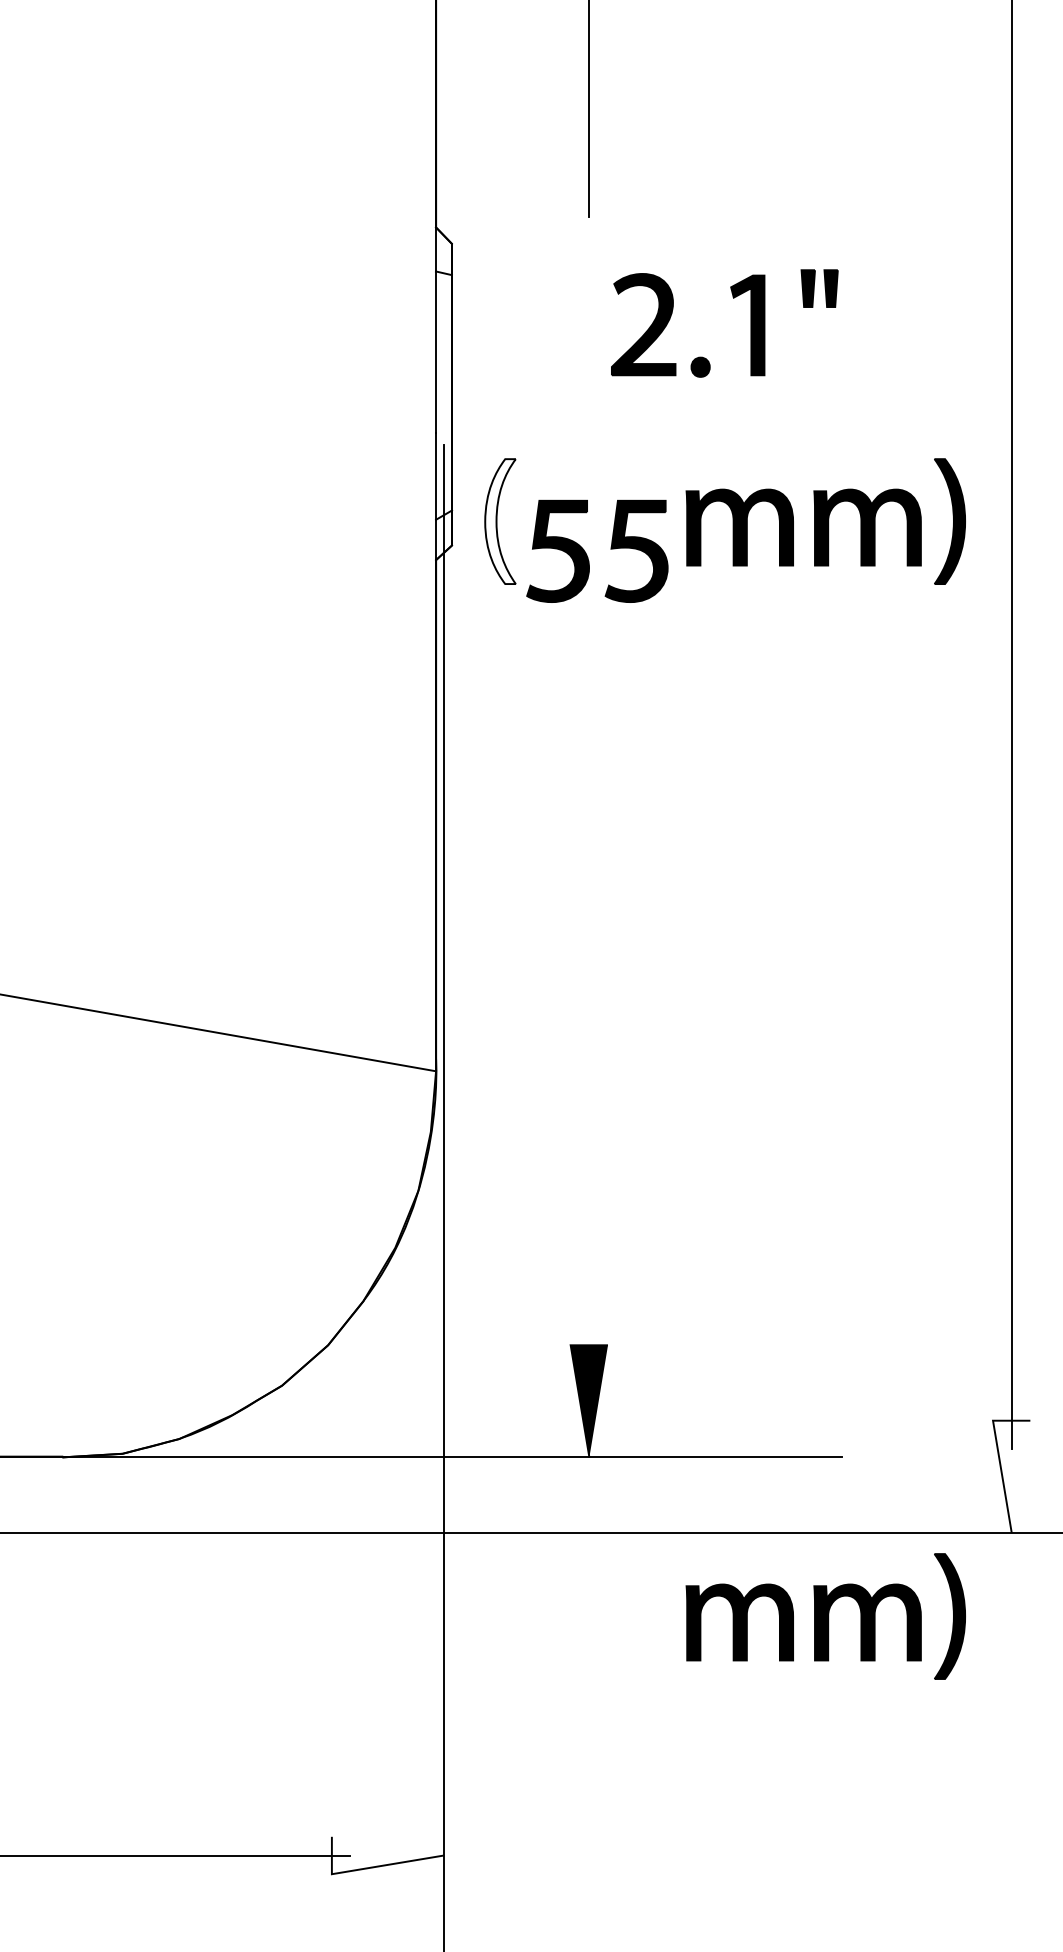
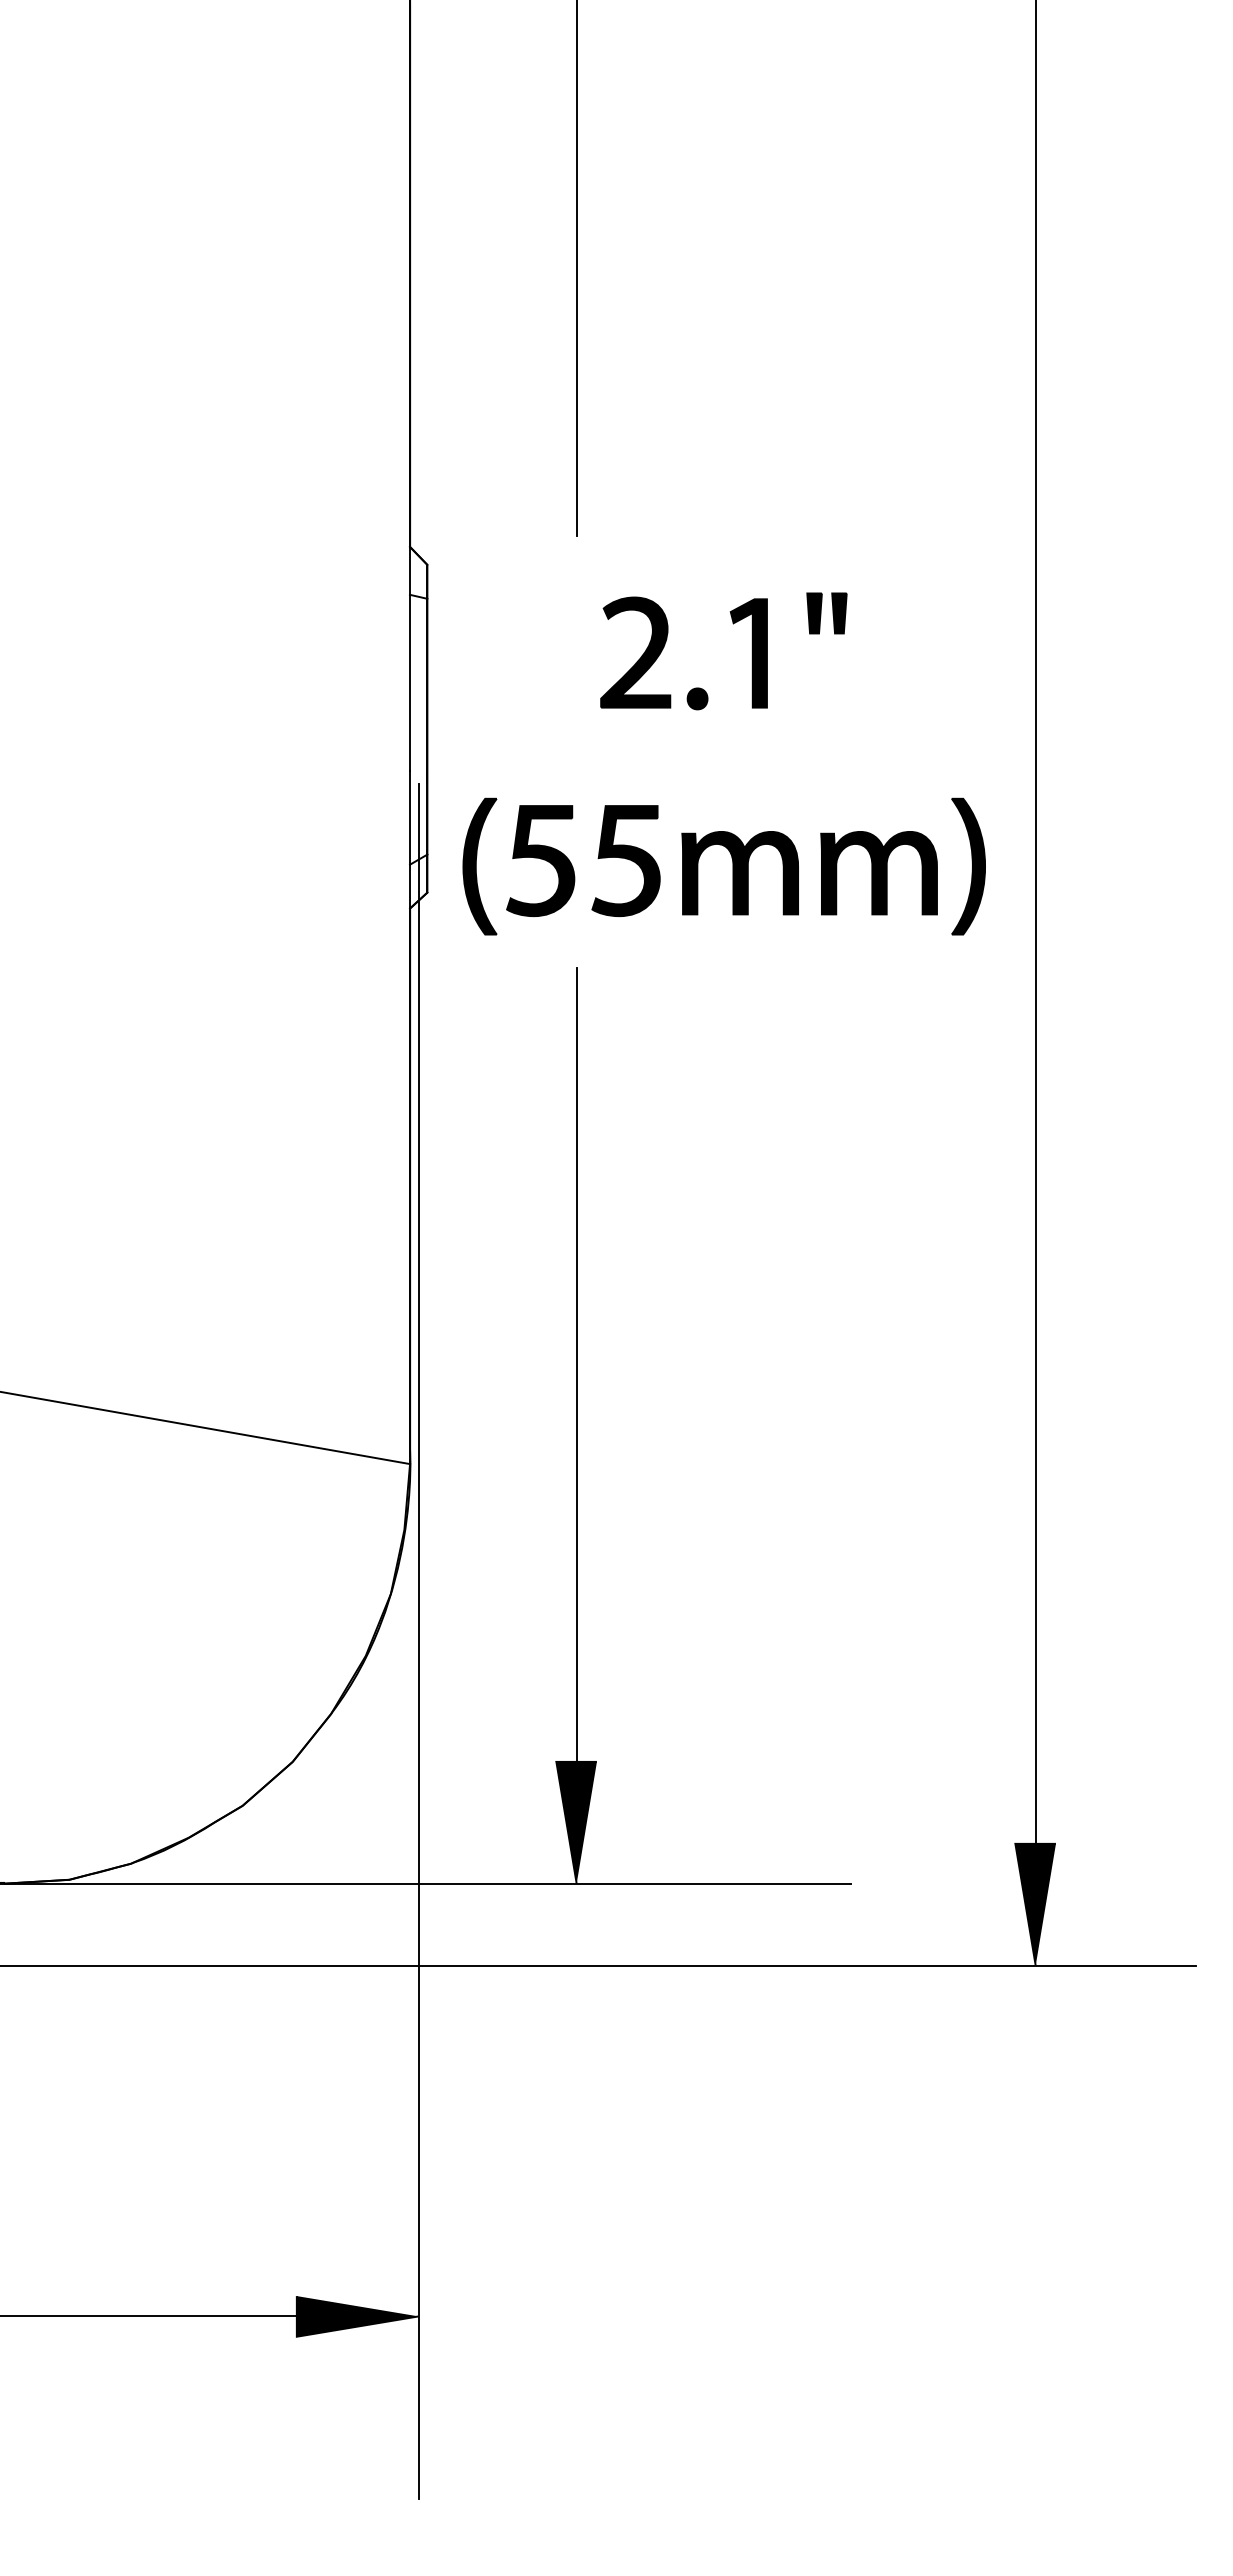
fill: (499, 521) -> (479, 866), added
part: (587, 554) -> (572, 864), moved
line: (589, 1013) -> (576, 1401), added
fill: (1011, 1476) -> (1035, 1904), added
part: (825, 1616) -> (833, 2056), removed
fill: (387, 1855) -> (357, 2316), added

